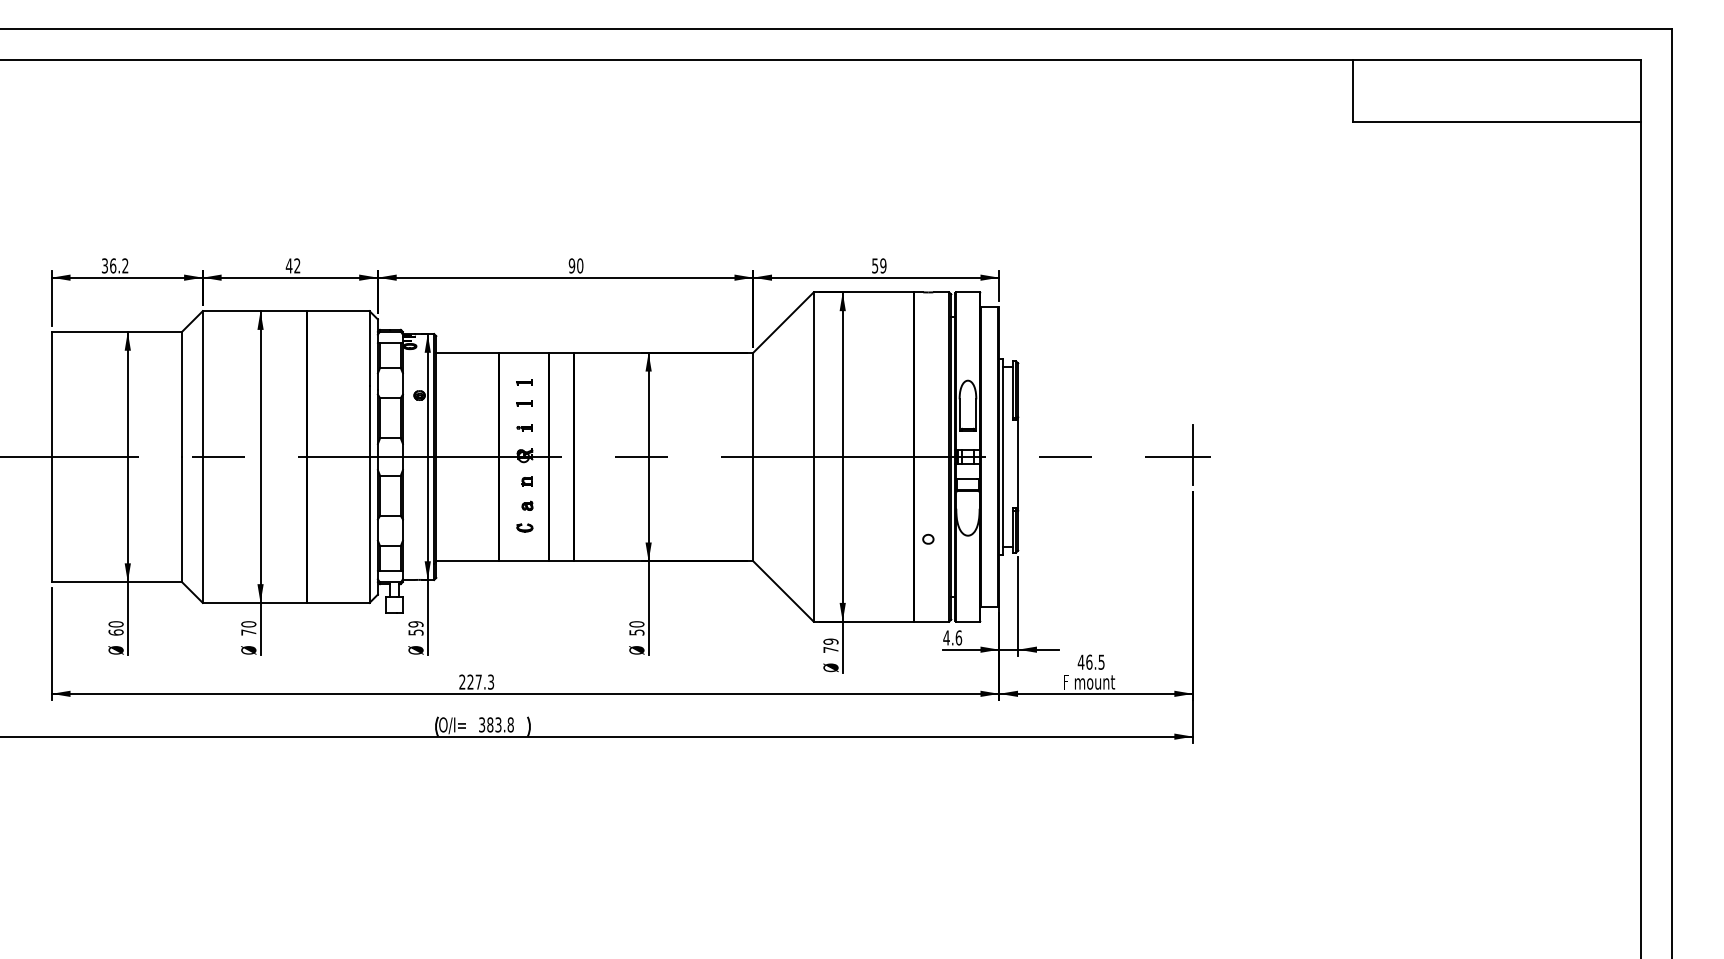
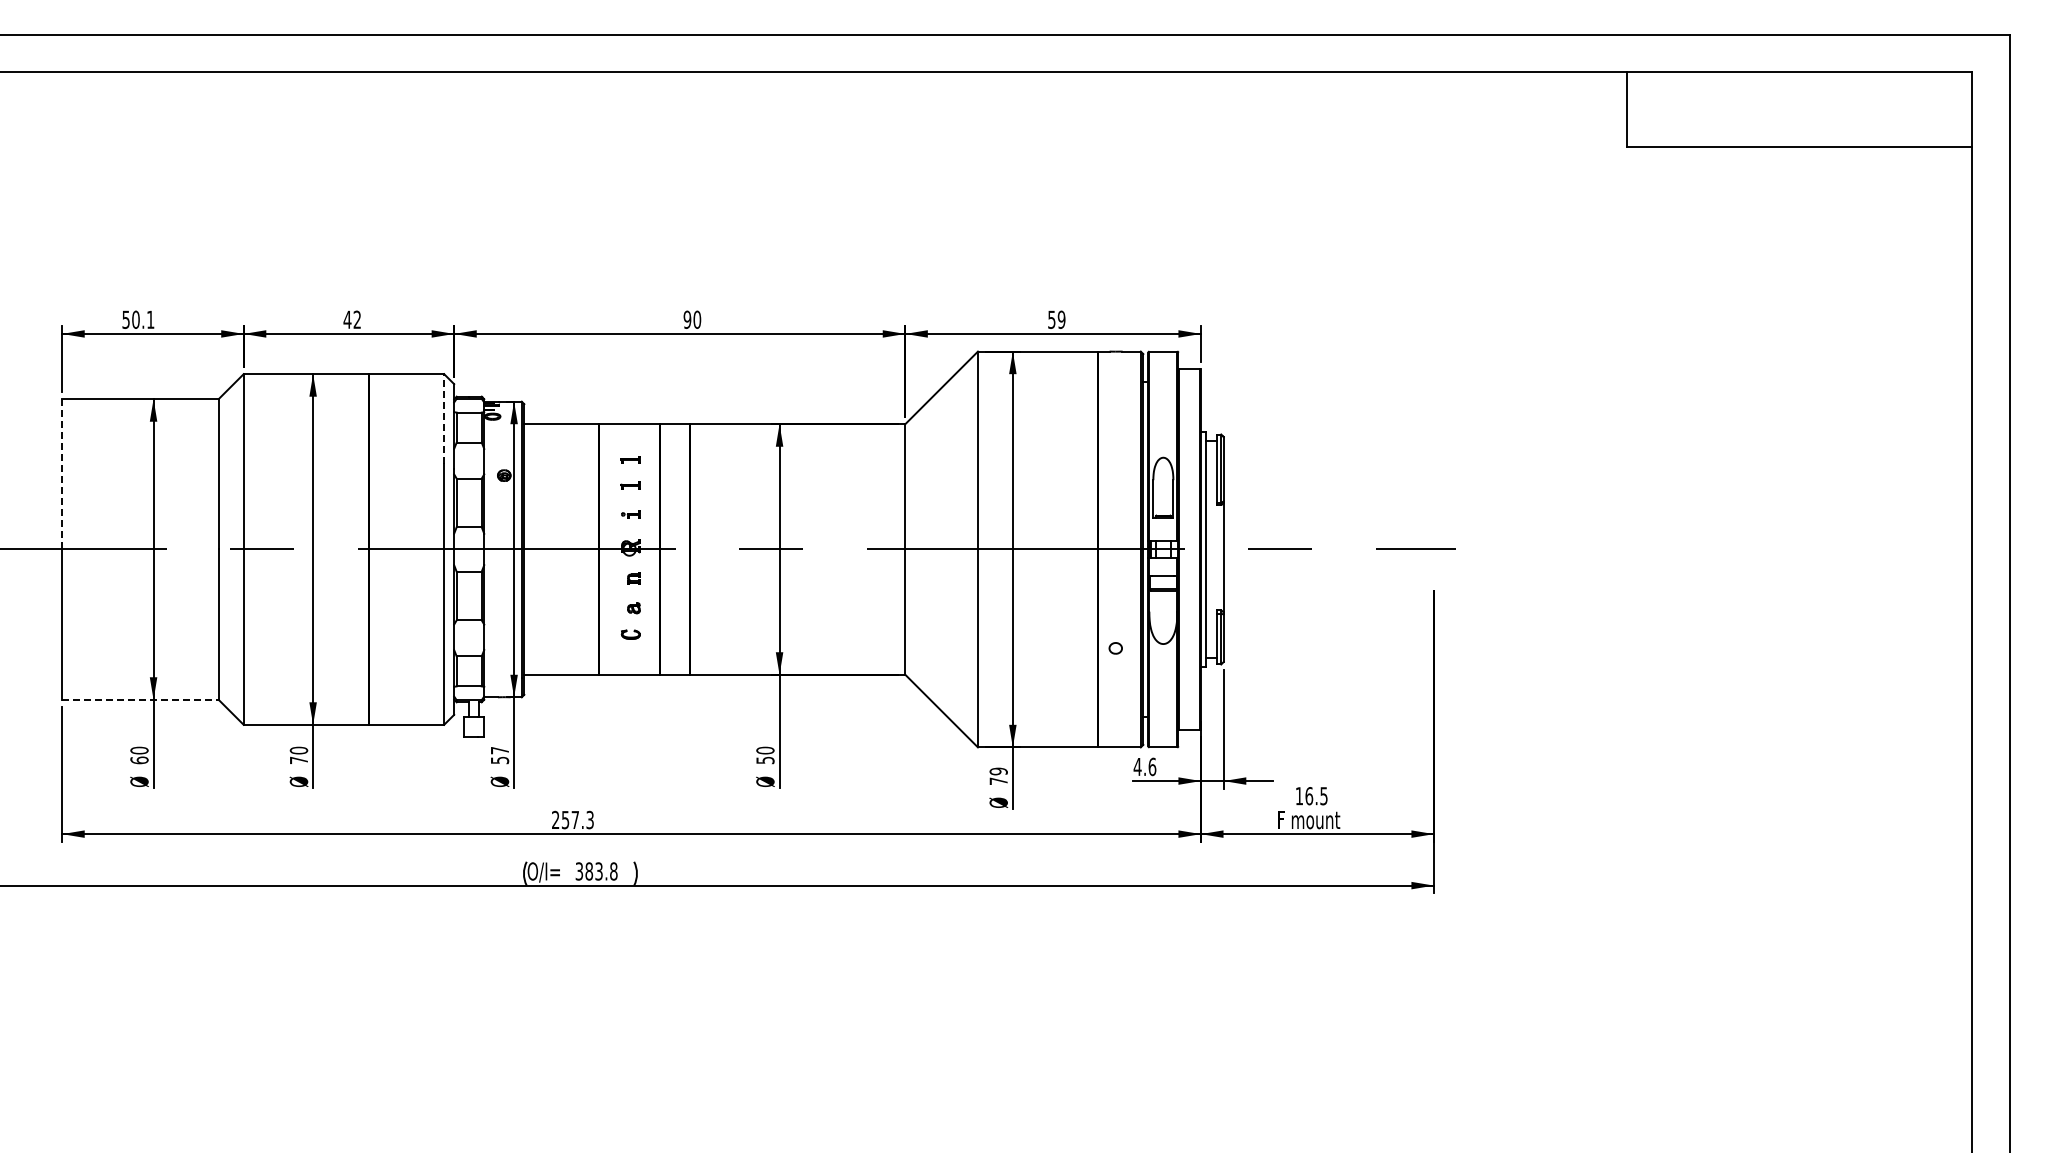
text: (115, 265) -> (138, 319), 36.2 -> 50.1
line: (369, 348) -> (444, 418), solid -> dashed
line: (52, 393) -> (62, 473), solid -> dashed
line: (1192, 454) -> (1433, 546), removed
line: (116, 581) -> (140, 699), solid -> dashed
text: (415, 624) -> (499, 750), 59 -> 57
text: (1081, 662) -> (1299, 796), 46.5 -> 16.5
text: (470, 681) -> (565, 819), 227.3 -> 257.3

